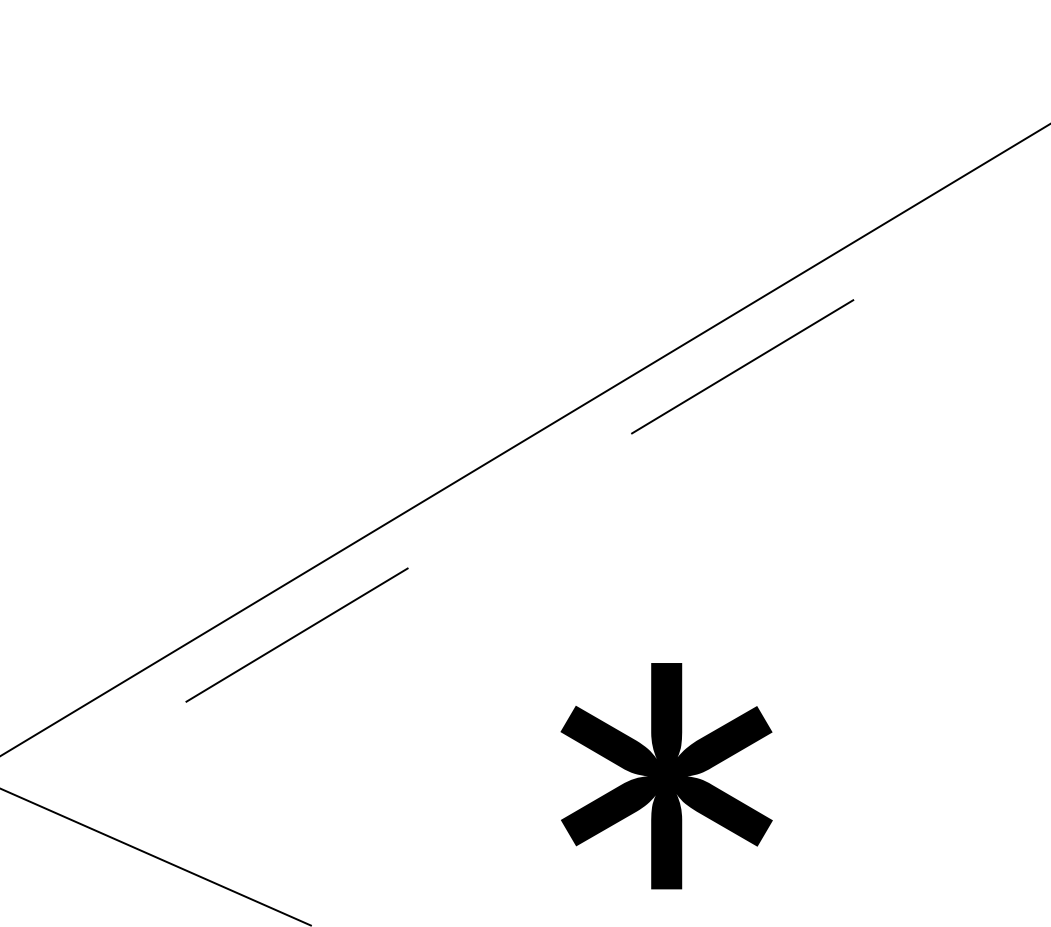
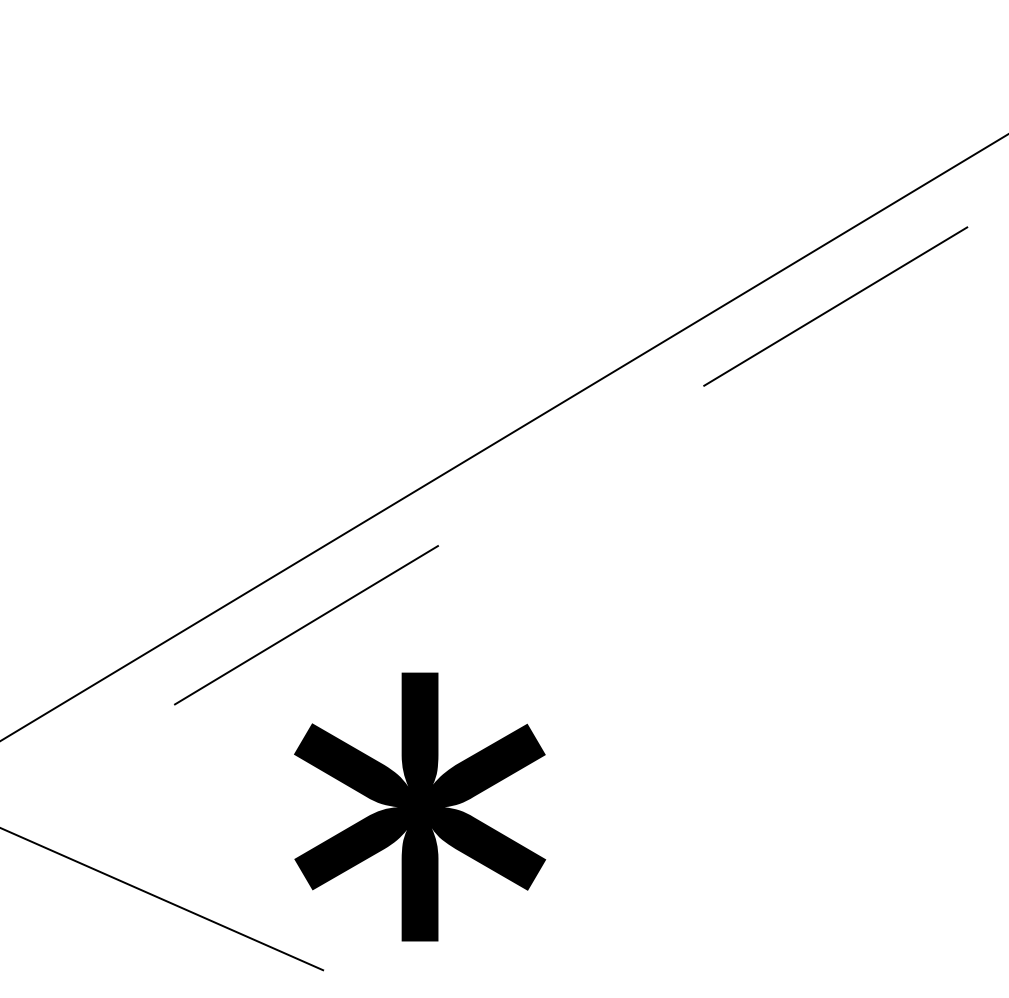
text: (666, 776) -> (419, 807), moved

